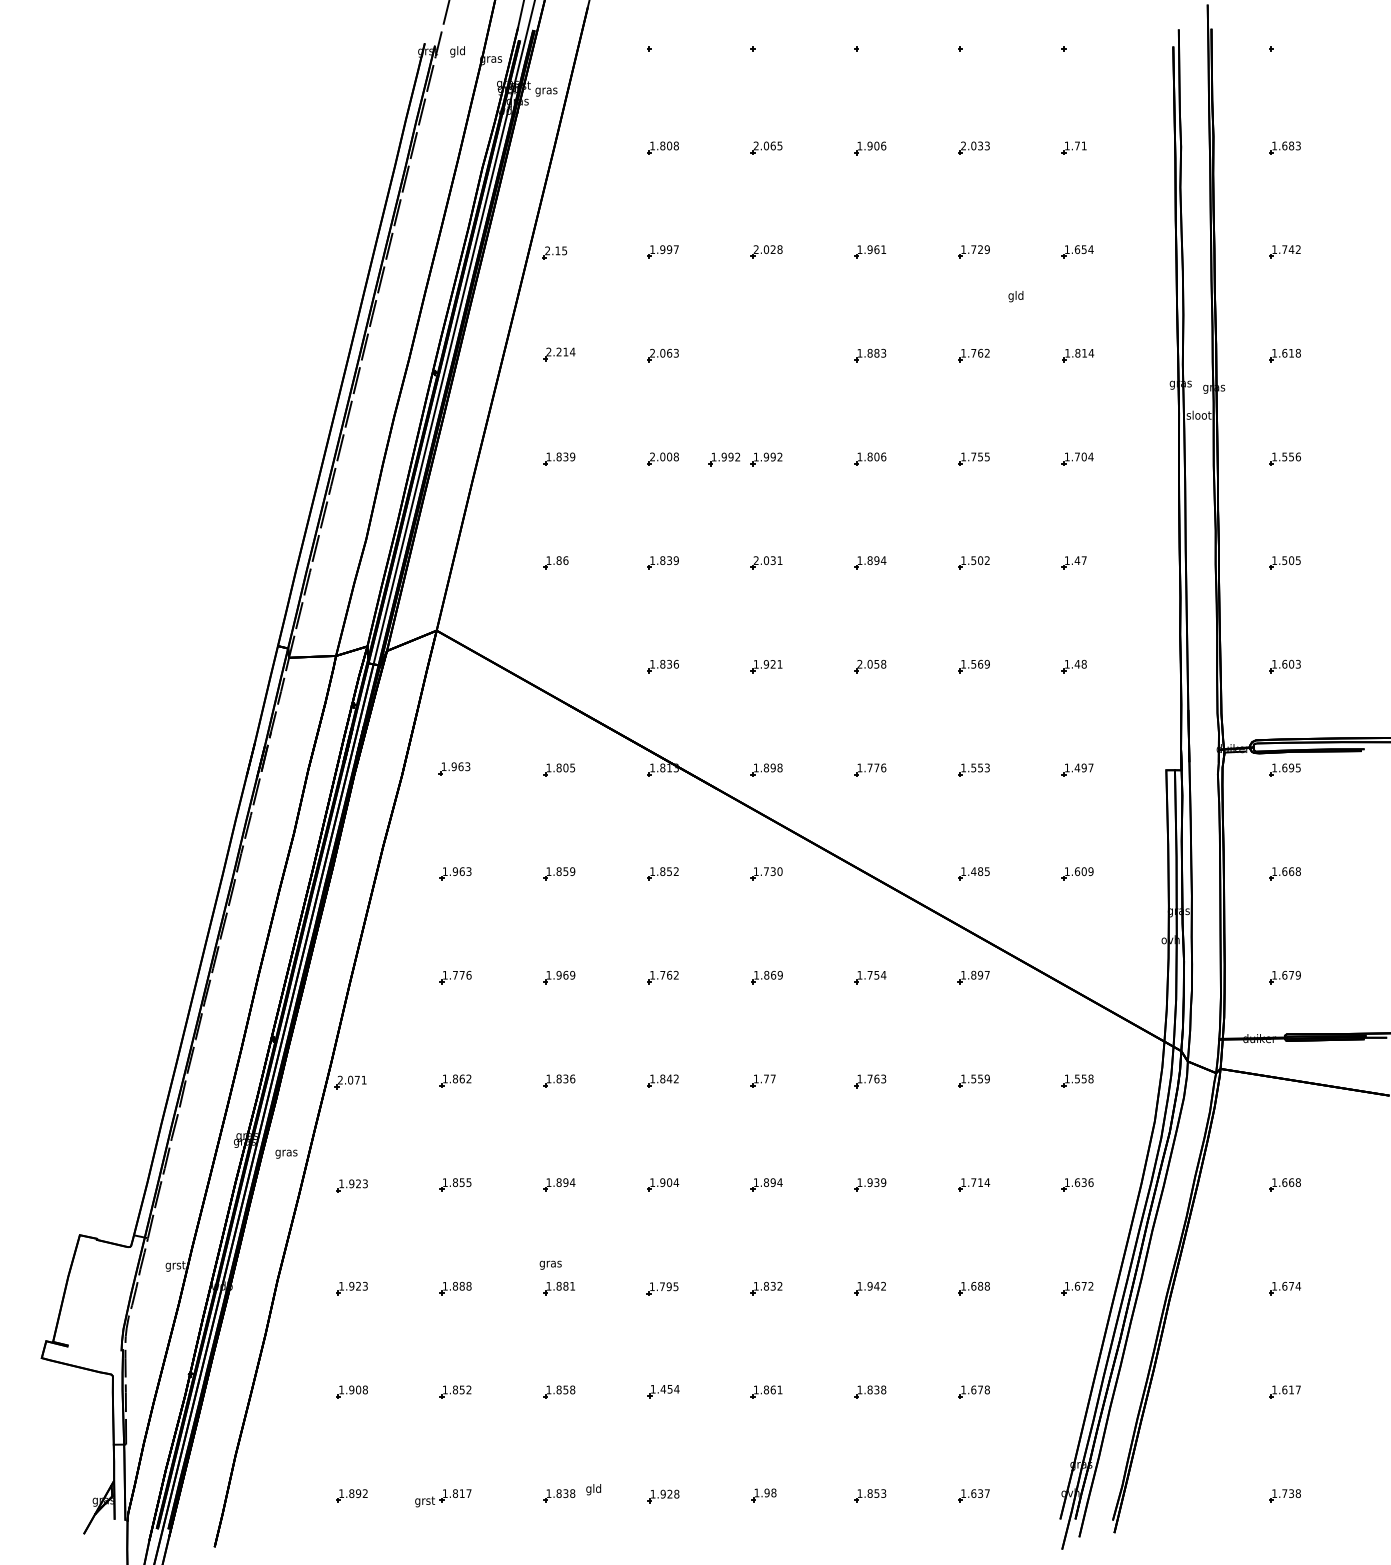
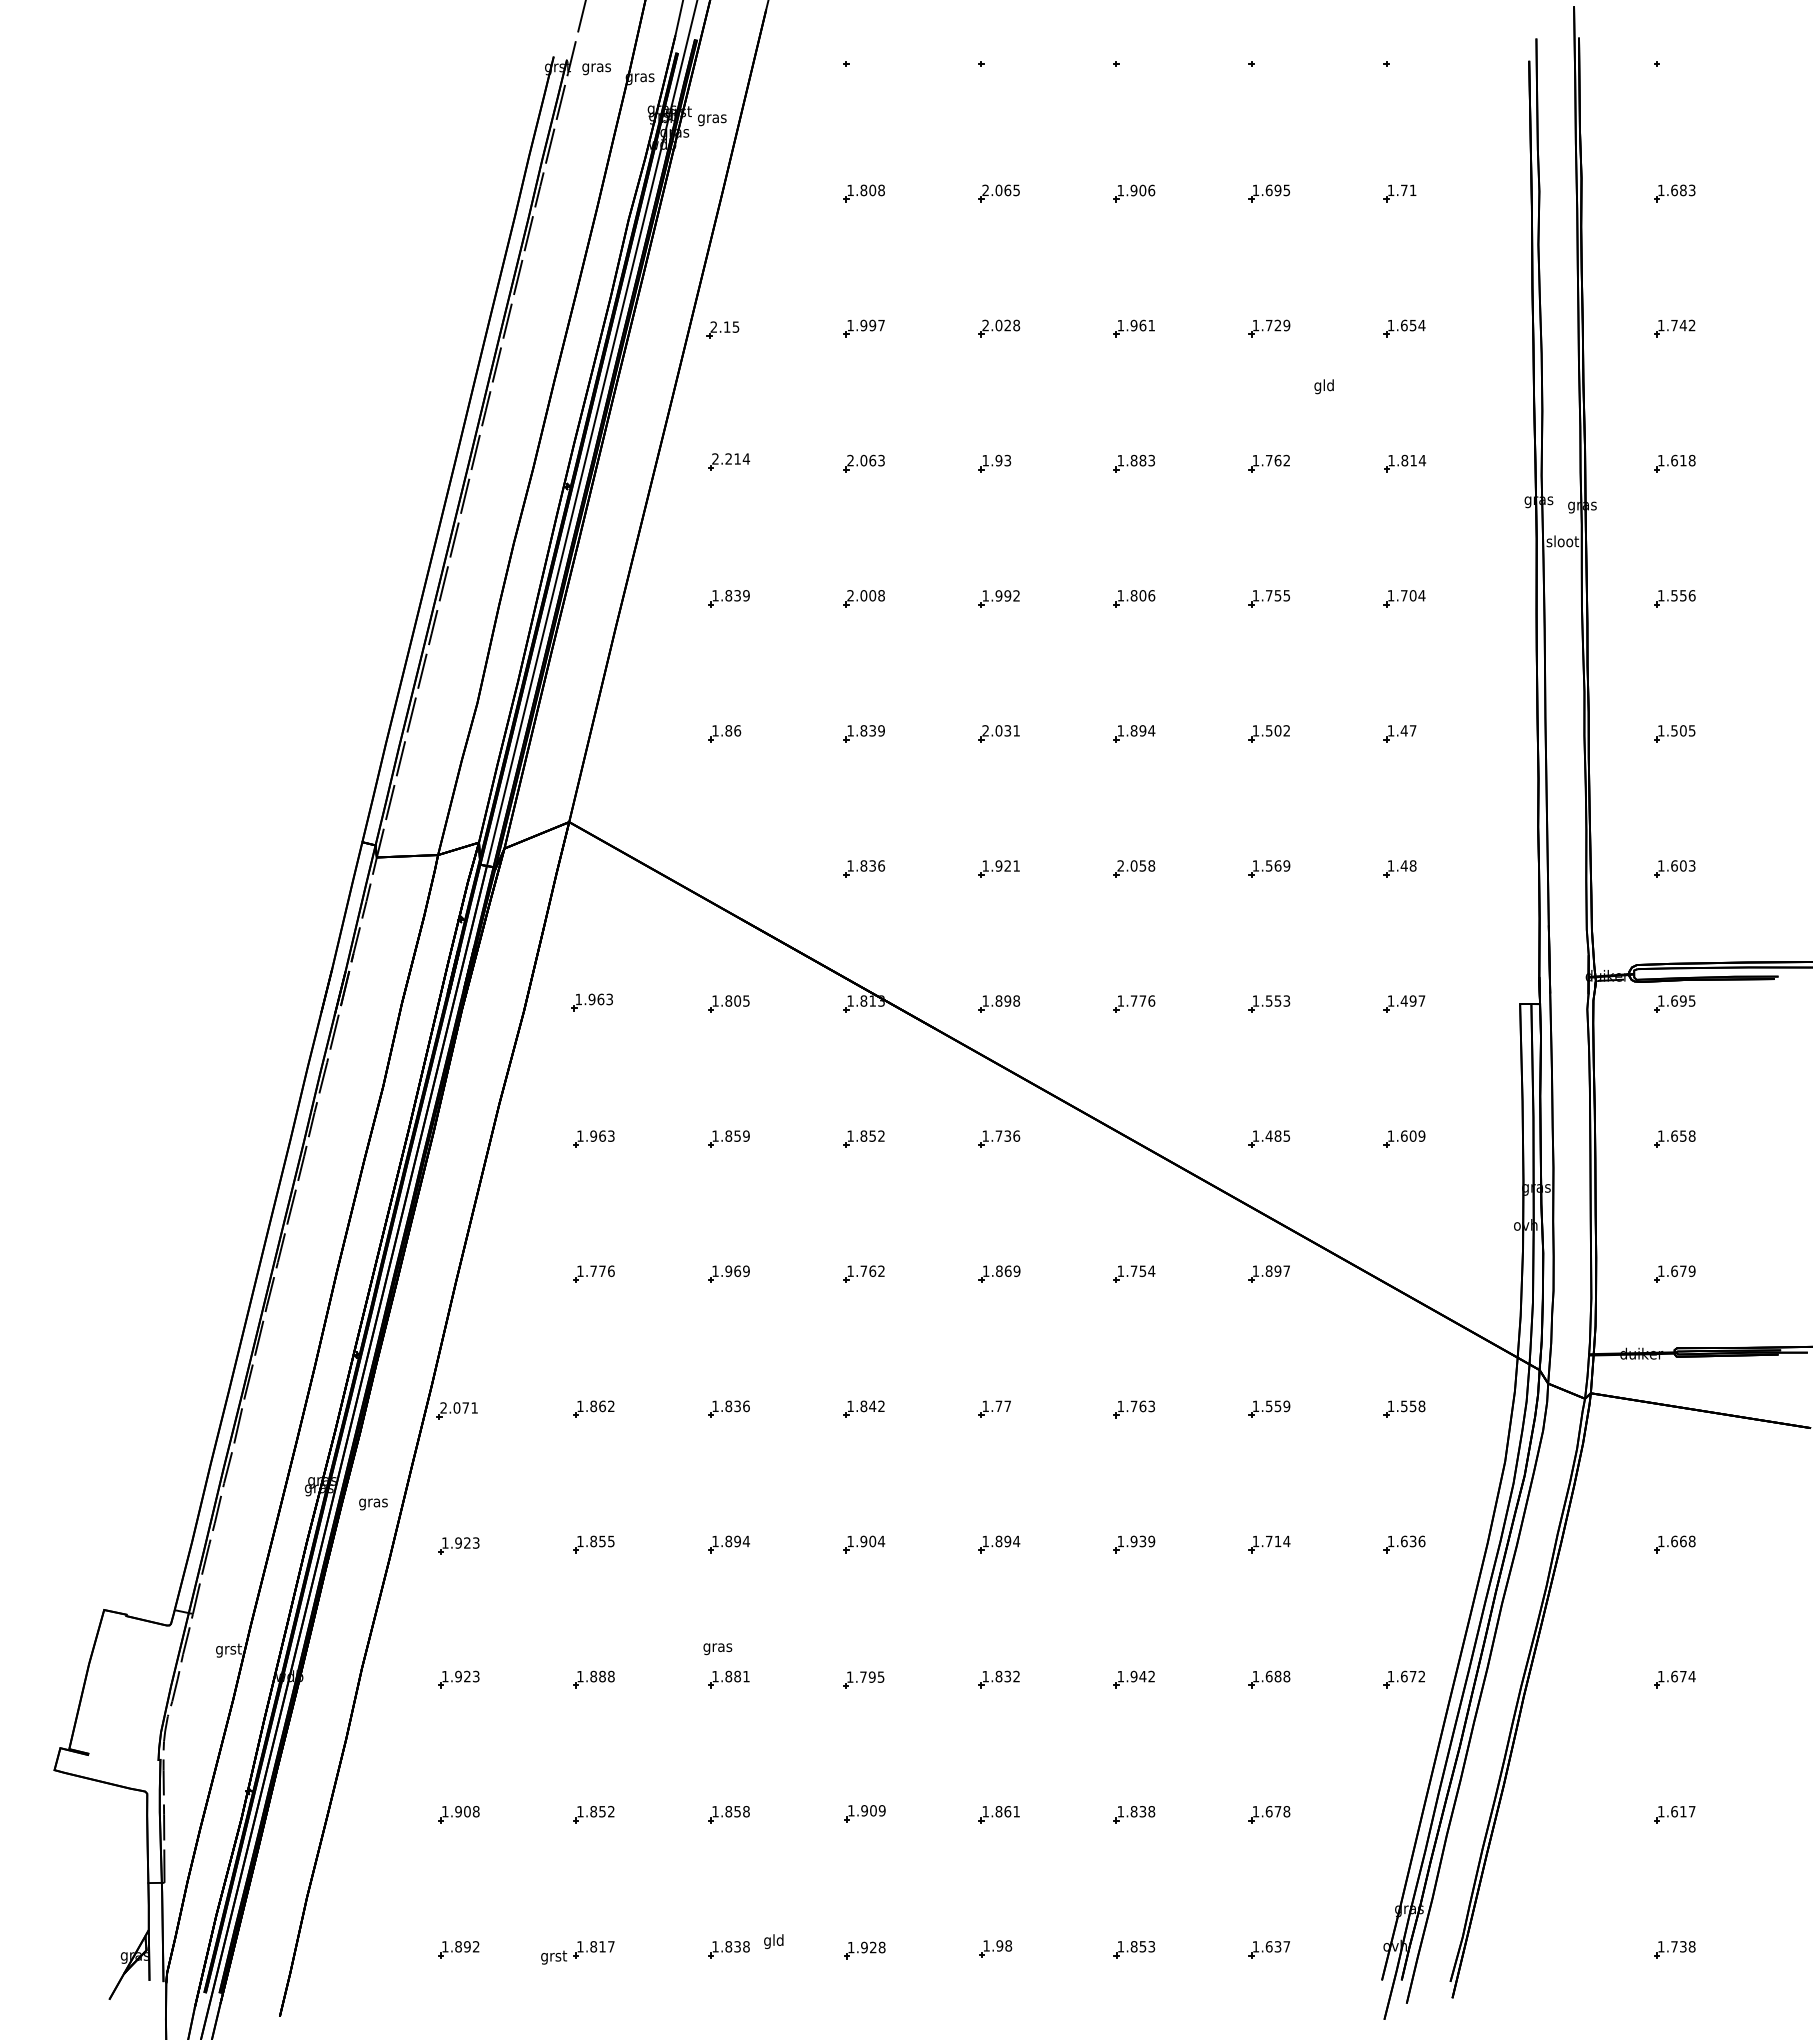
text: (457, 51) -> (596, 67), gld -> gras
text: (975, 145) -> (1271, 189), 2.033 -> 1.695
part: (763, 355) -> (994, 463), added
part: (723, 459) -> (943, 598), removed
text: (779, 871) -> (1016, 1135), 1.730 -> 1.736
text: (1291, 871) -> (1683, 1135), 1.668 -> 1.658
text: (670, 1389) -> (873, 1810), 1.454 -> 1.909

